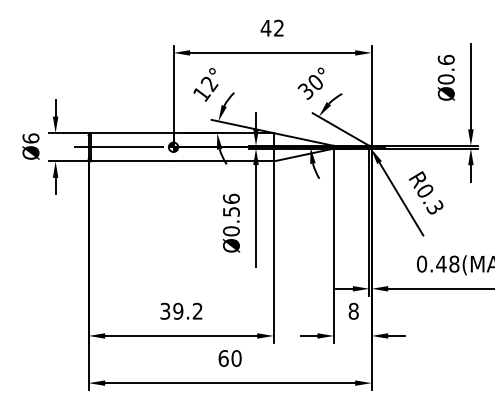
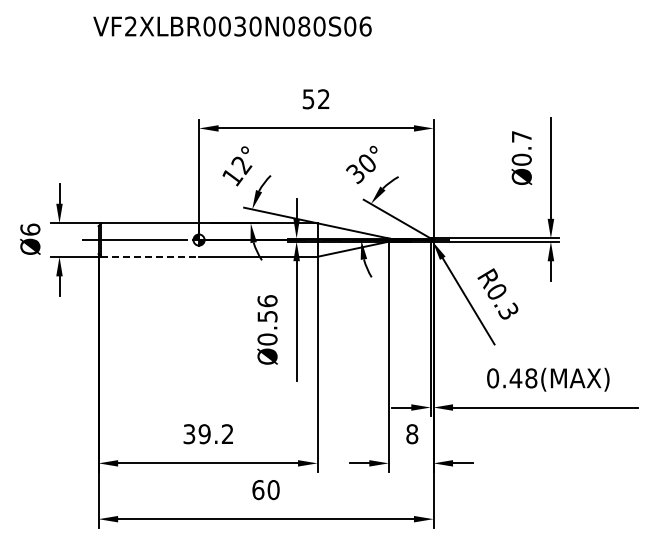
text: (266, 28) -> (308, 99), 42 -> 52
text: (446, 59) -> (521, 136), Ø0.6 -> Ø0.7
line: (132, 161) -> (150, 256), solid -> dashed

